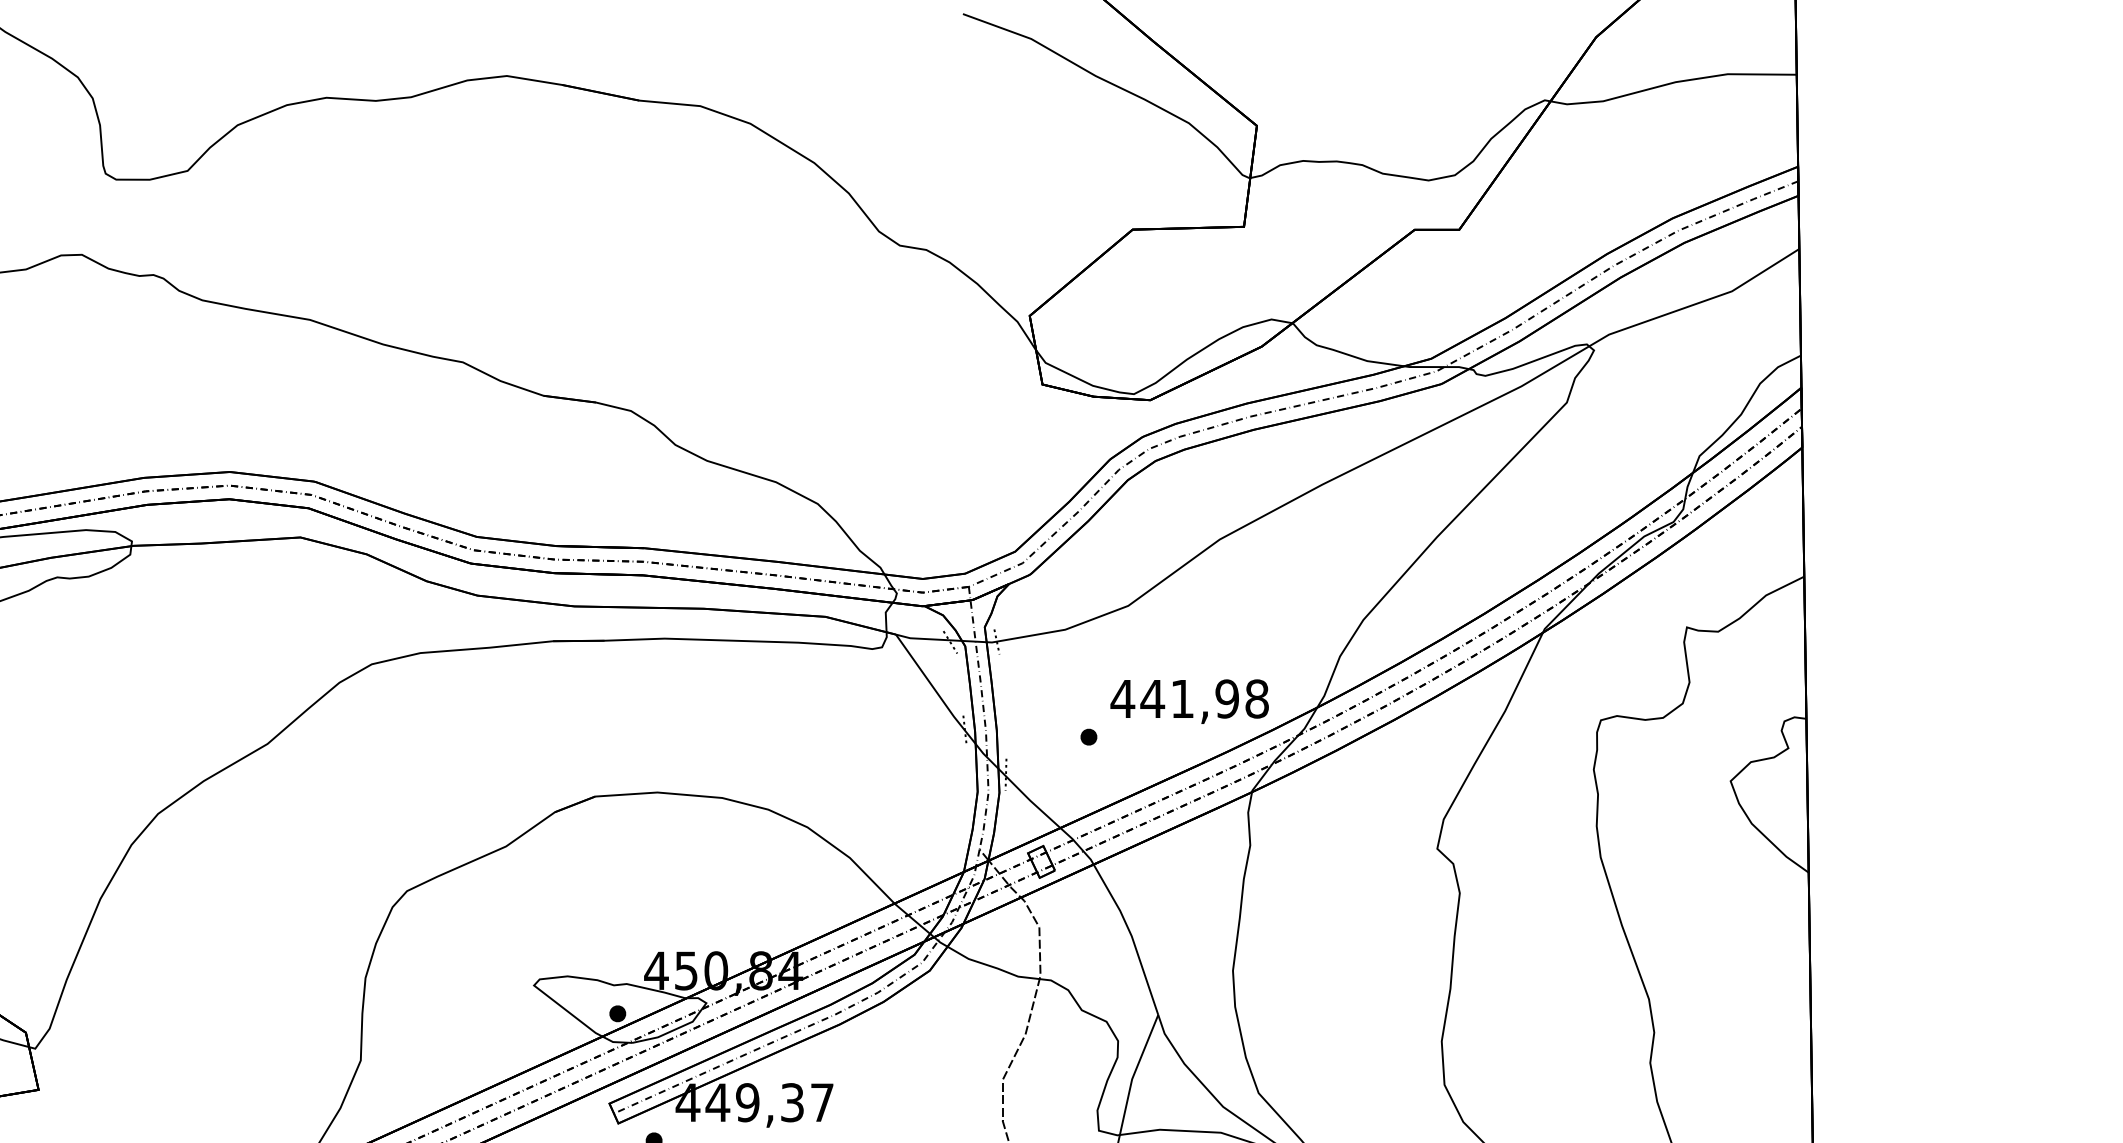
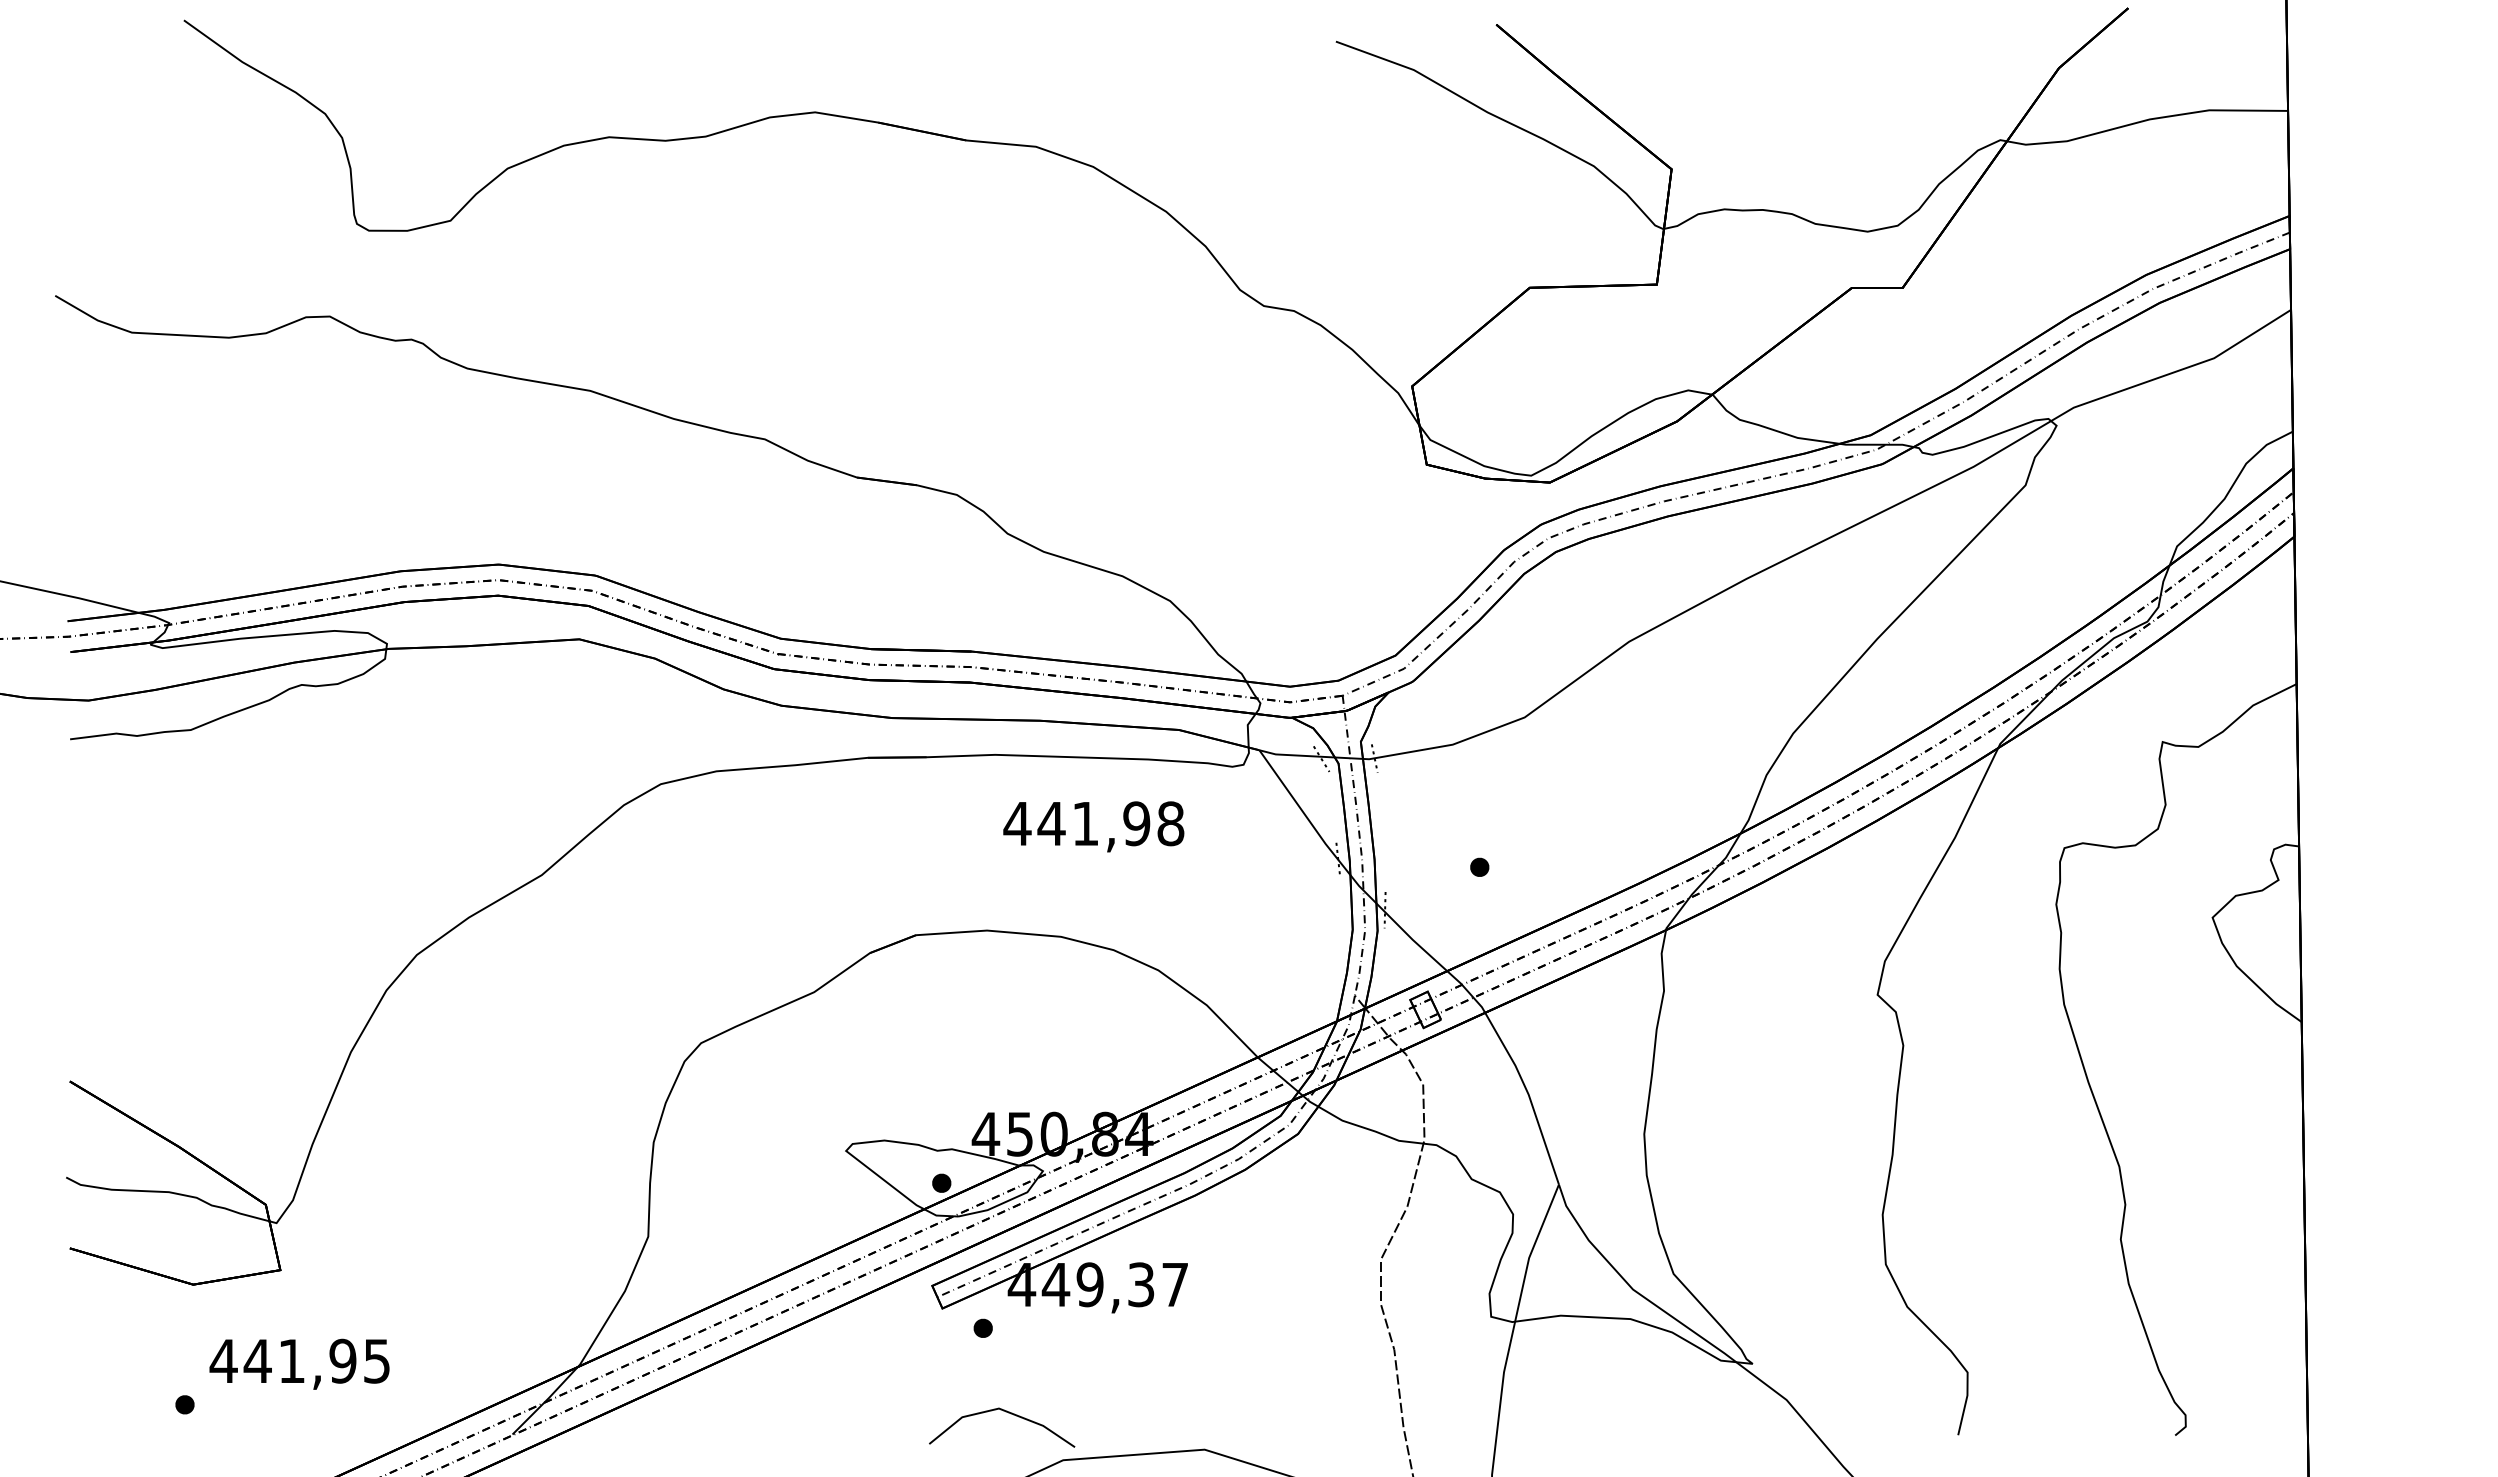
text: (1189, 701) -> (1093, 826), moved

